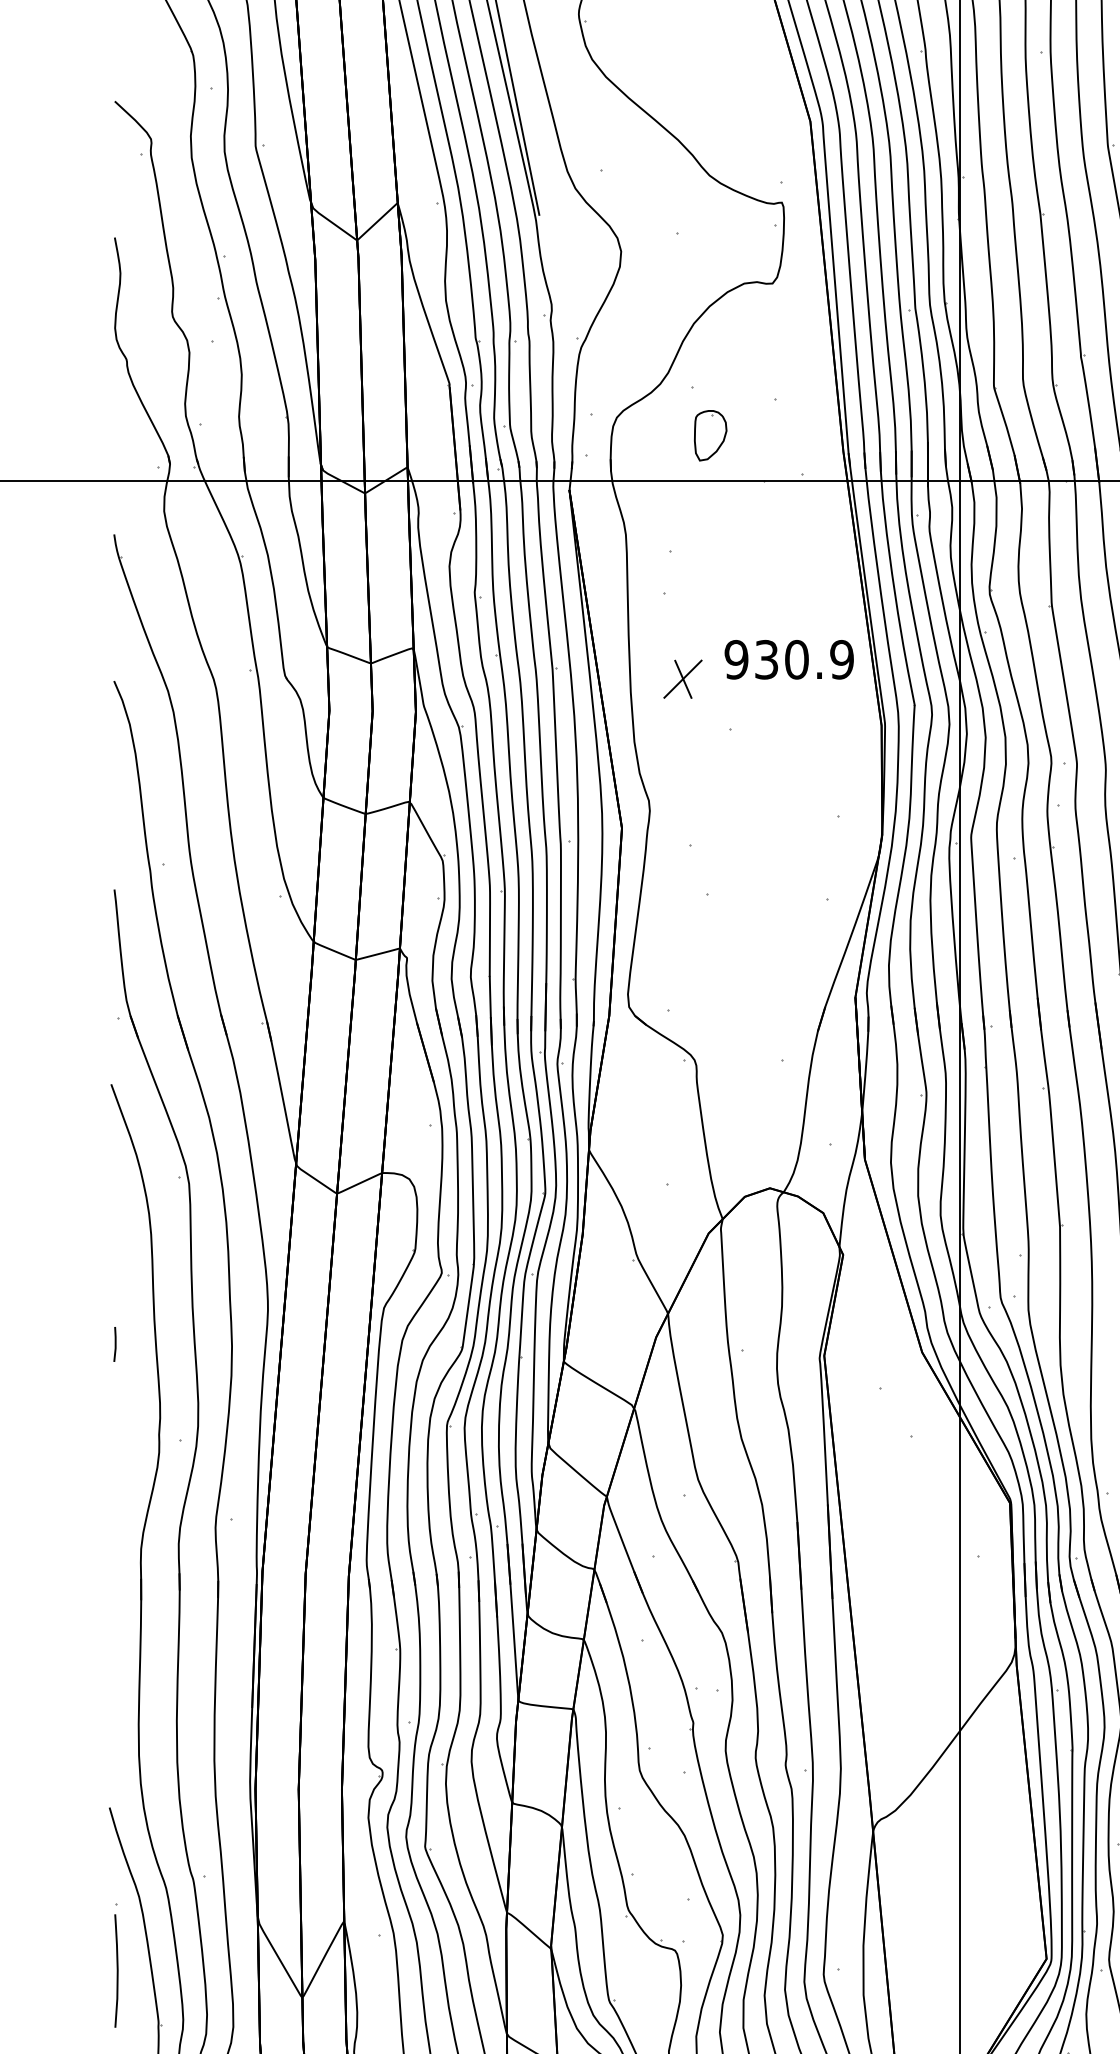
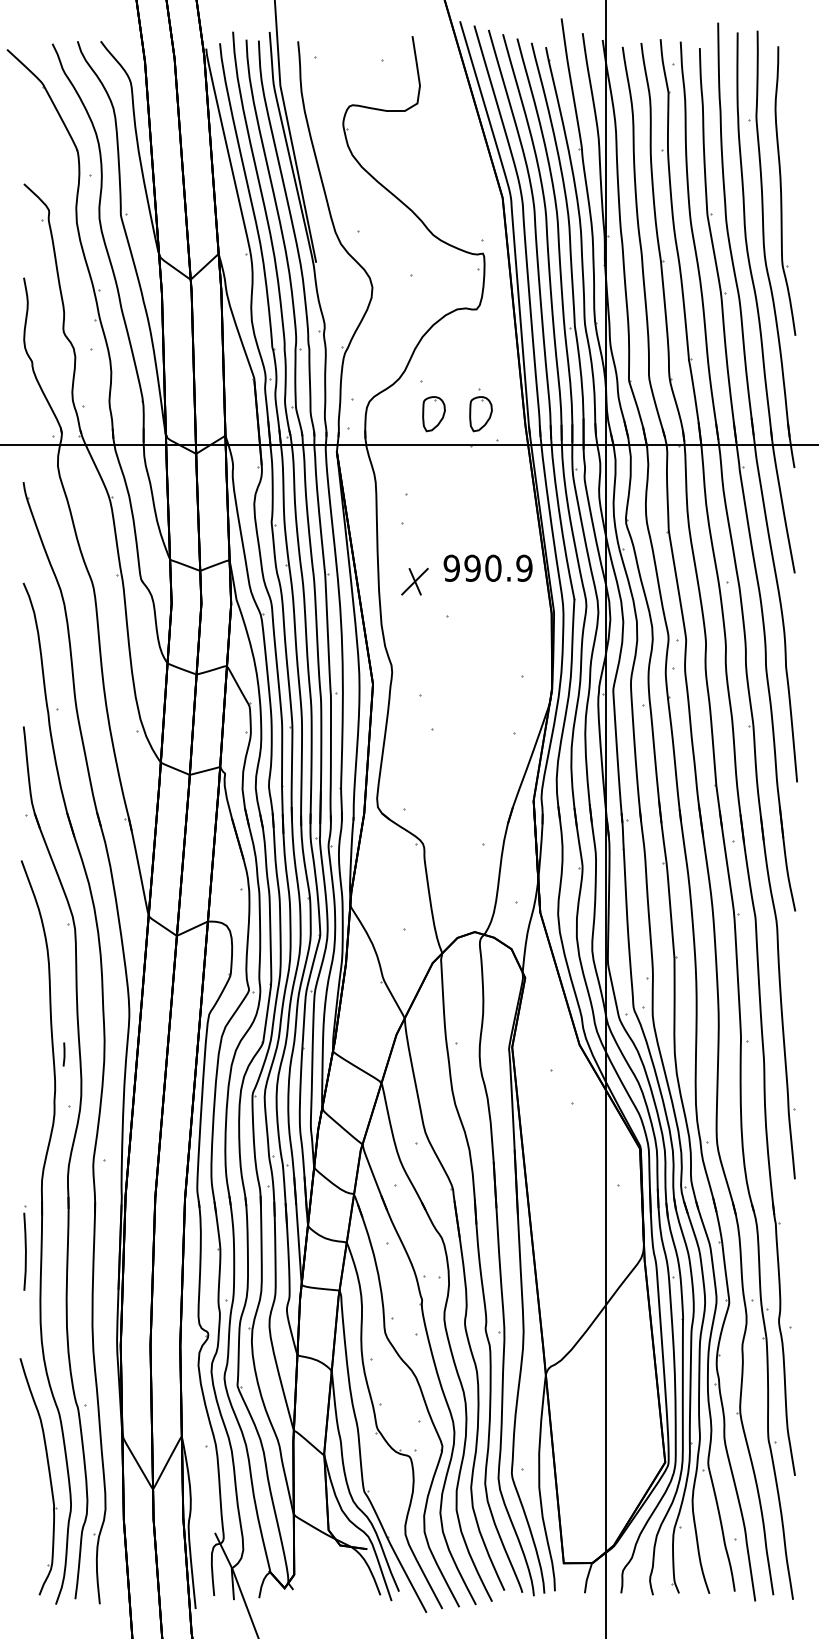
part: (778, 436) -> (480, 414), added
text: (766, 658) -> (472, 567), 930.9 -> 990.9
line: (114, 1344) -> (63, 1054), moved
line: (115, 1964) -> (24, 1247), moved

